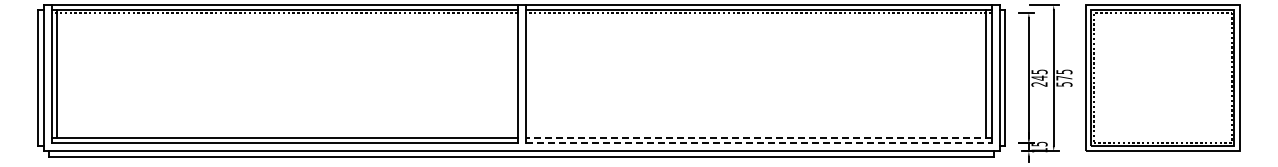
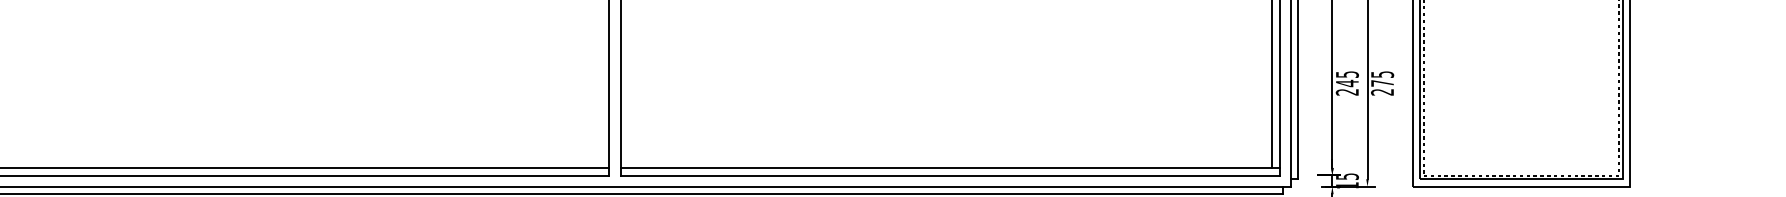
text: (1064, 84) -> (1382, 92), 575 -> 275
line: (758, 137) -> (949, 167), dashed -> solid
line: (759, 143) -> (951, 175), dashed -> solid

